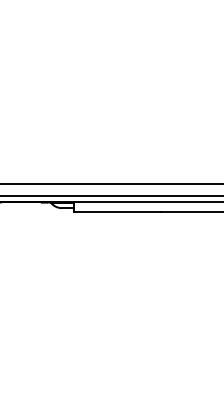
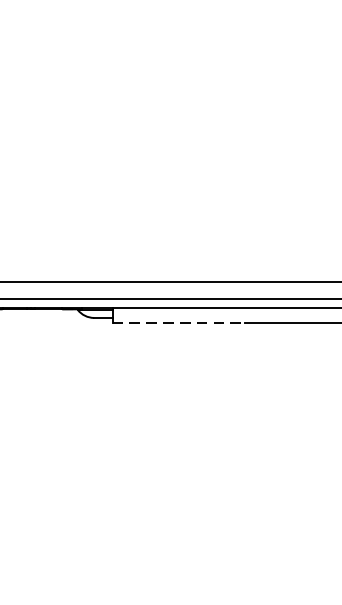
line: (117, 211) -> (179, 323), solid -> dashed

